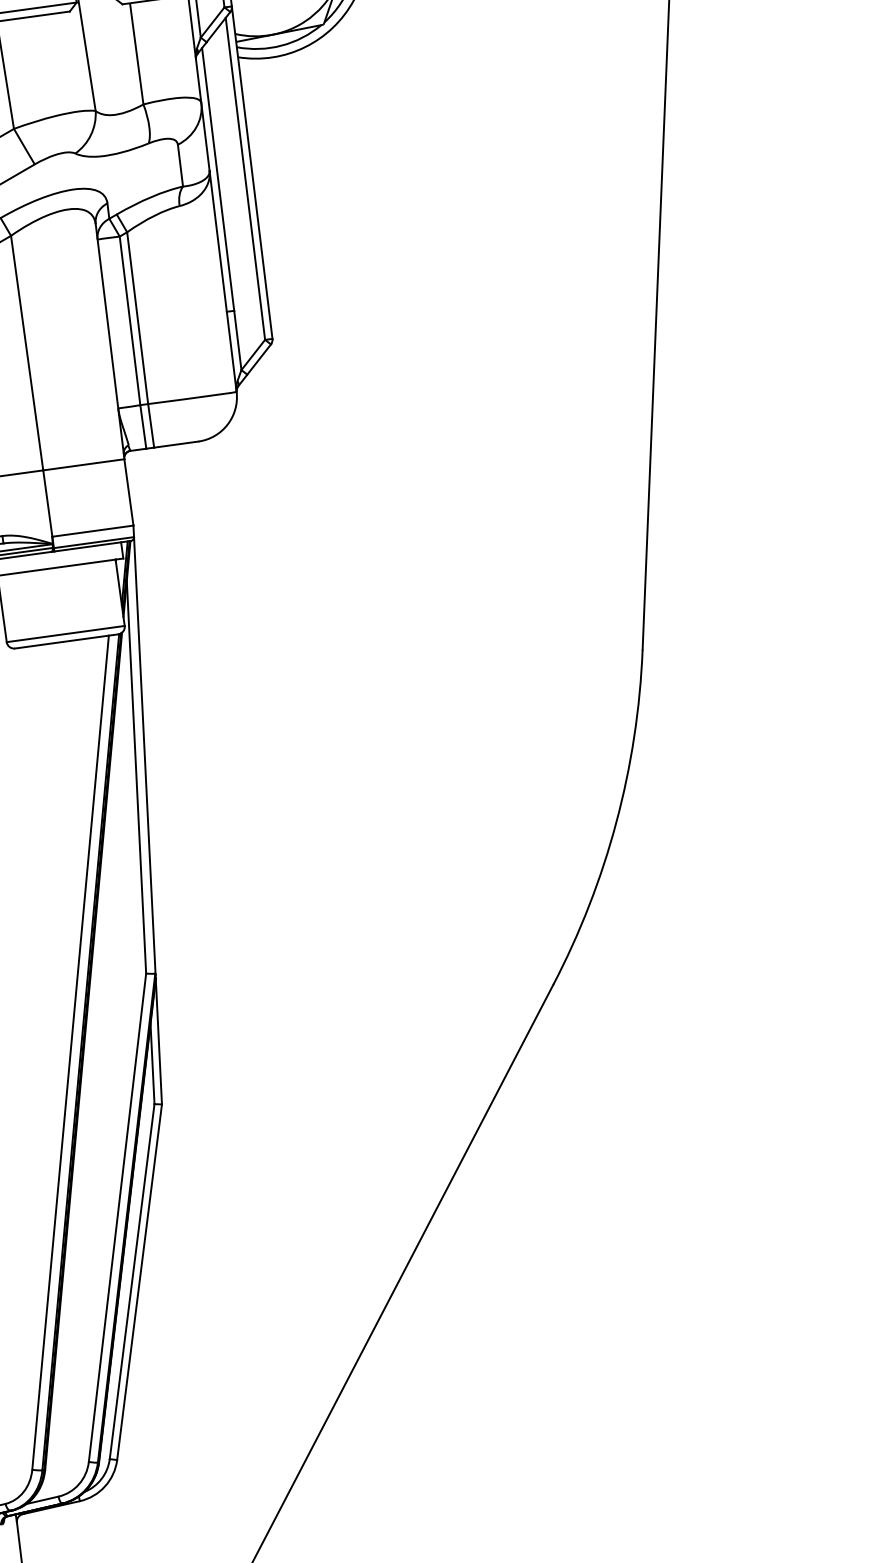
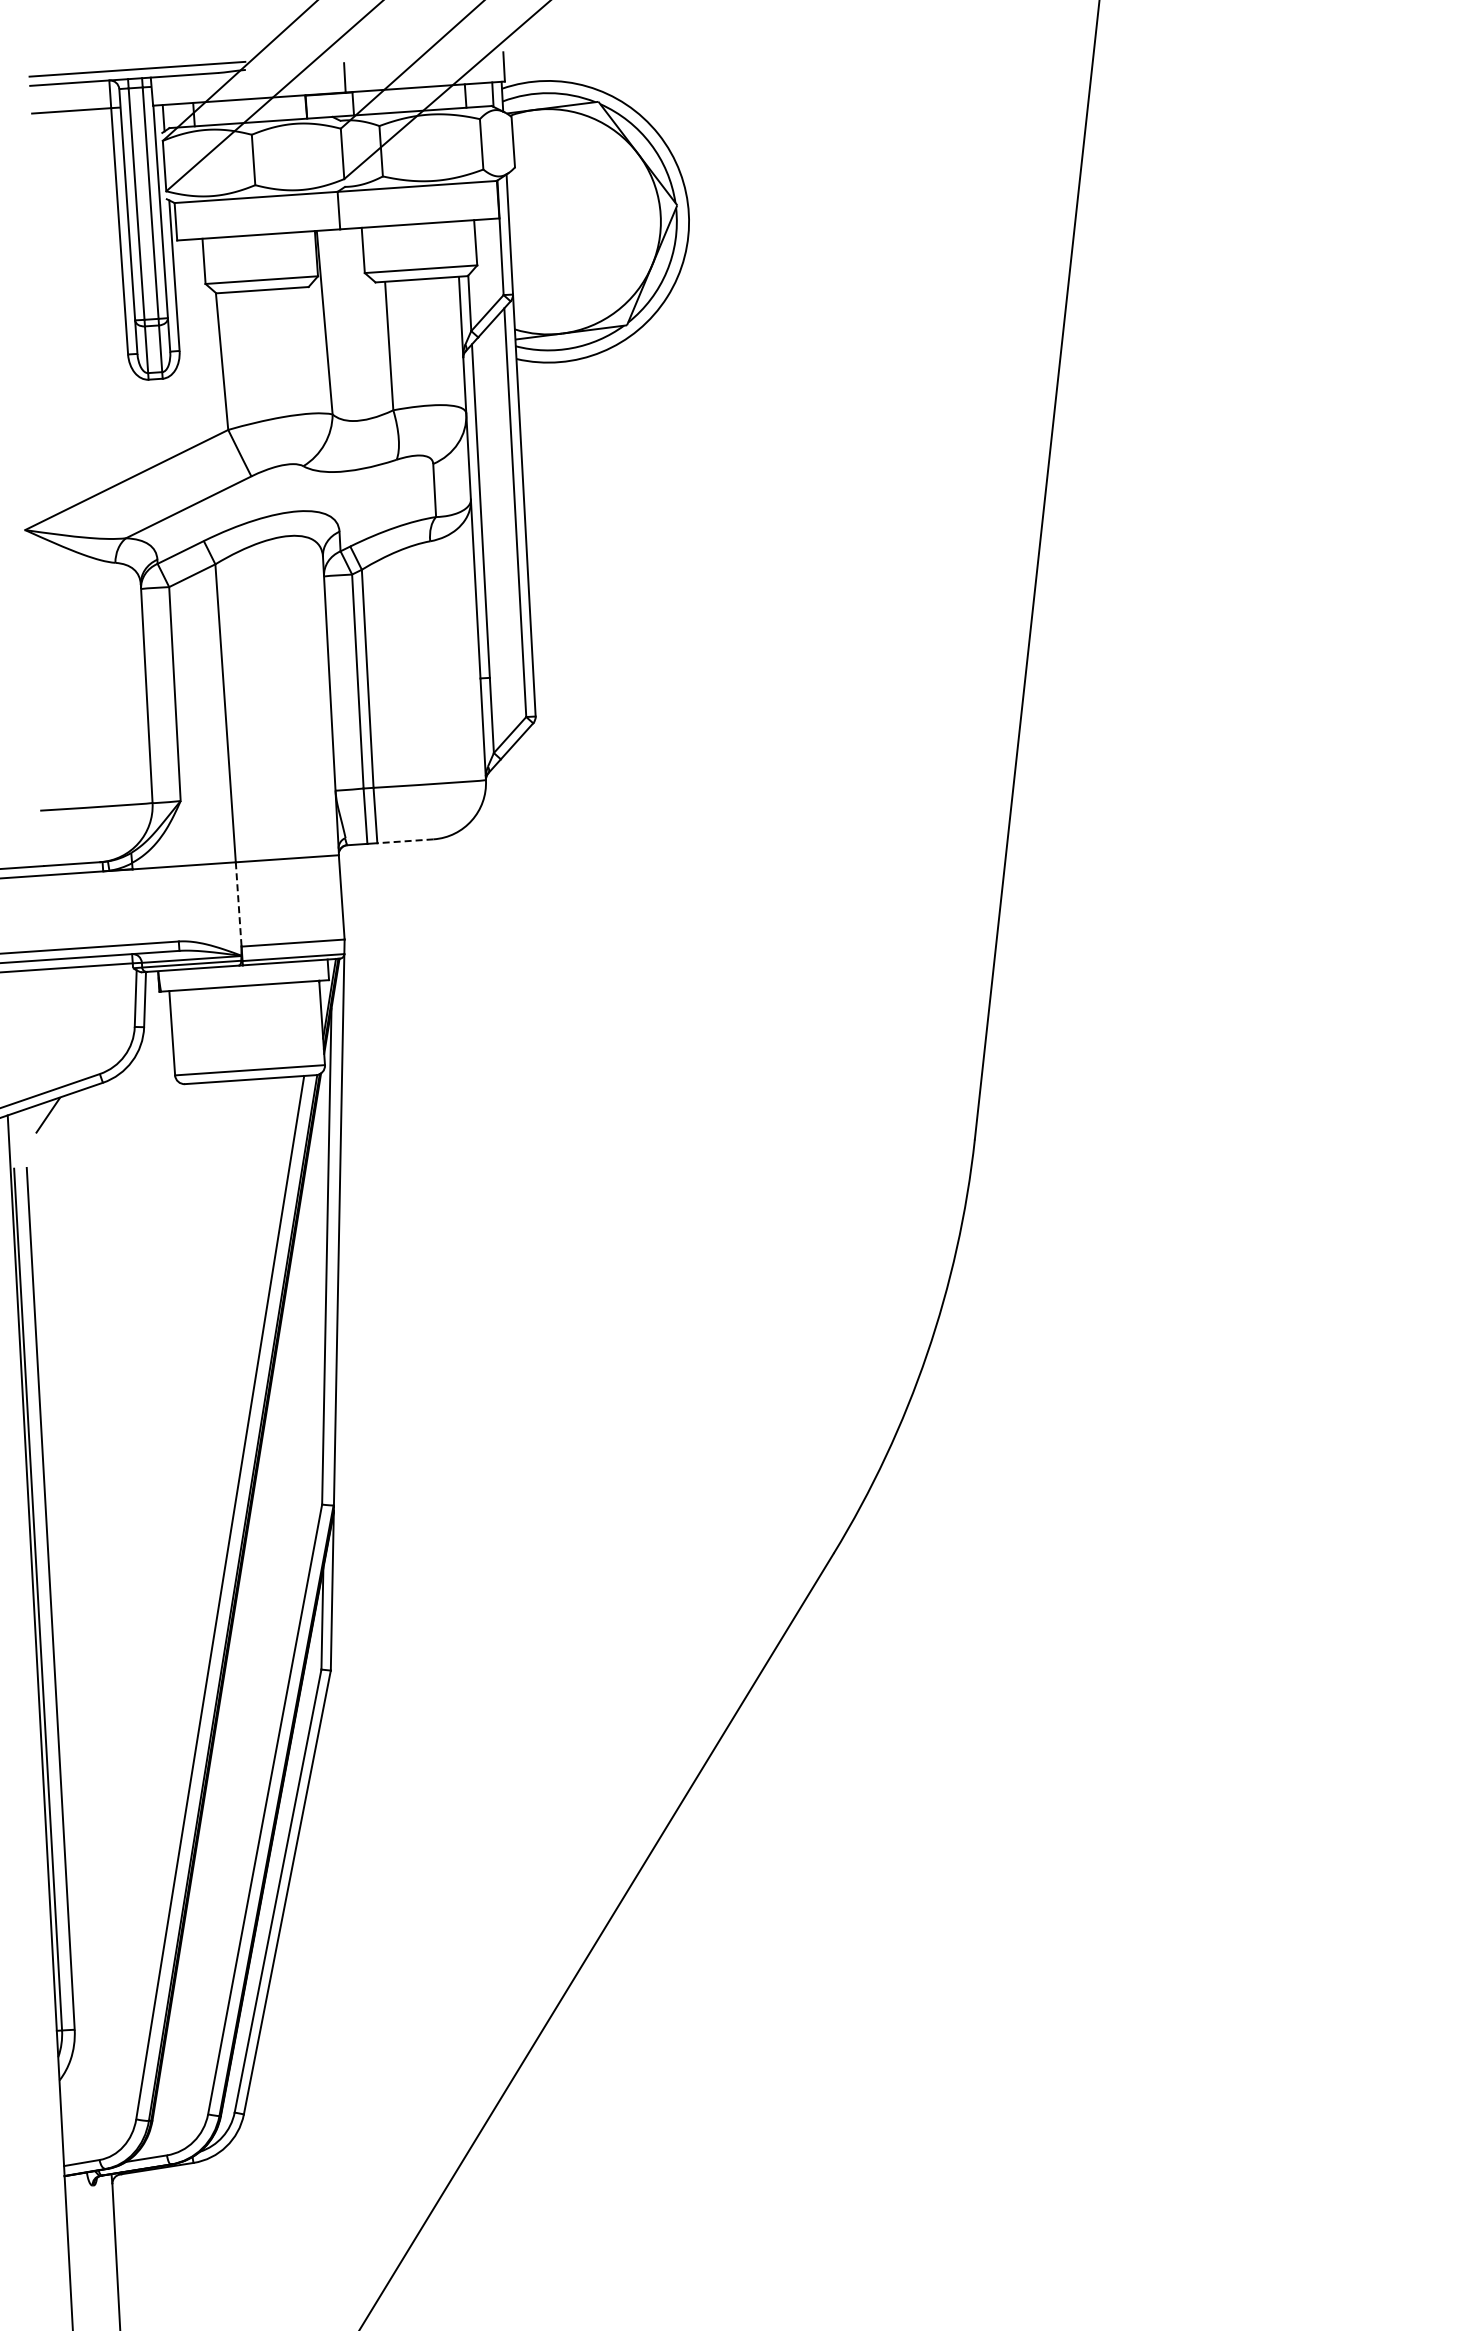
line: (175, 444) -> (404, 841), solid -> dashed
line: (47, 503) -> (238, 904), solid -> dashed

